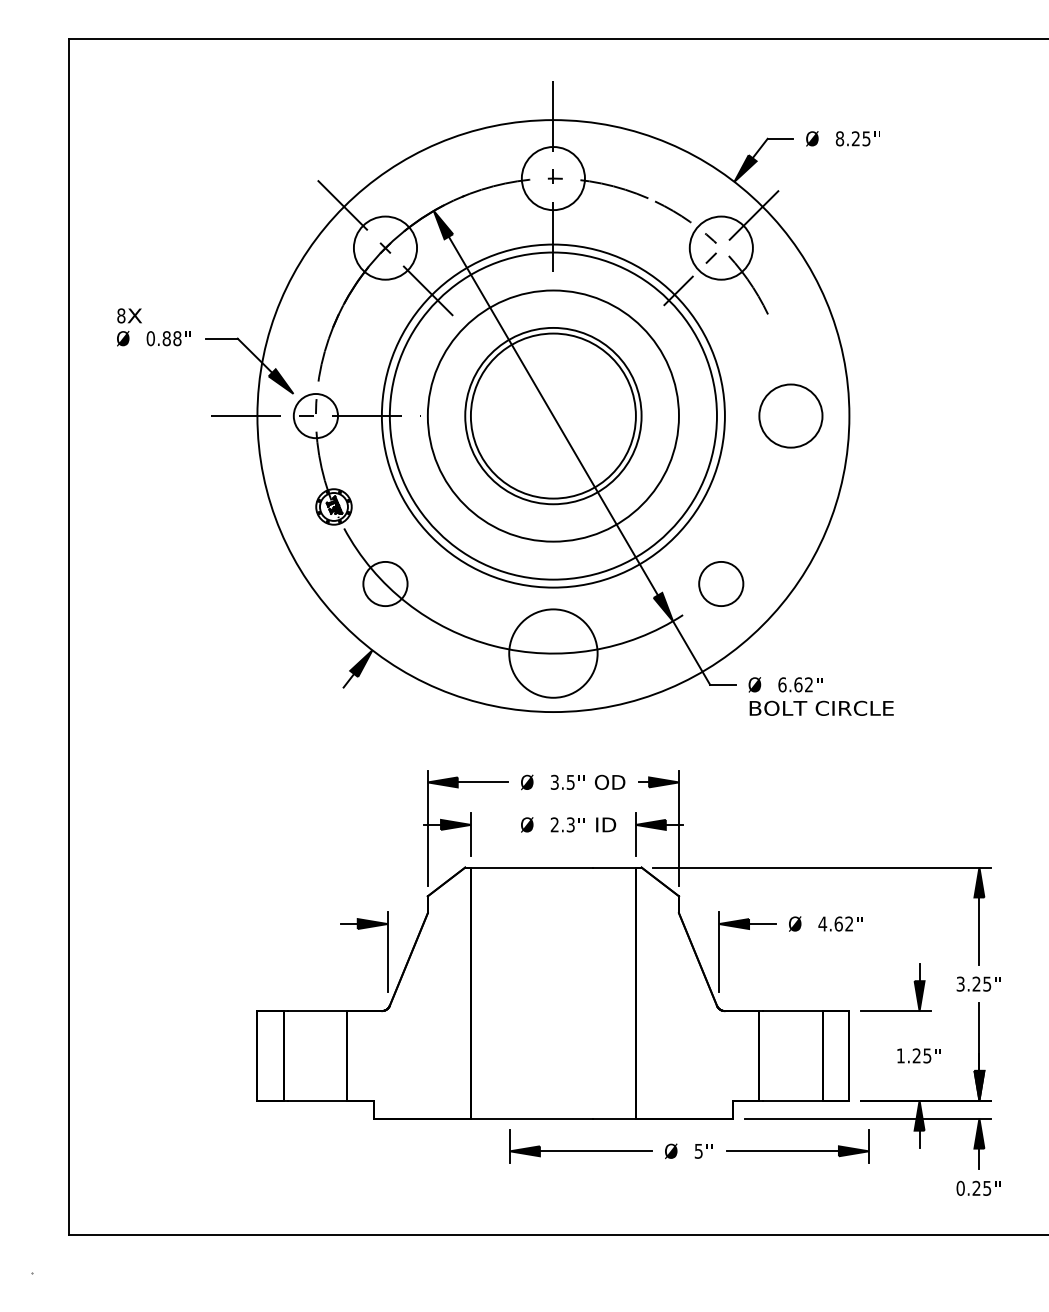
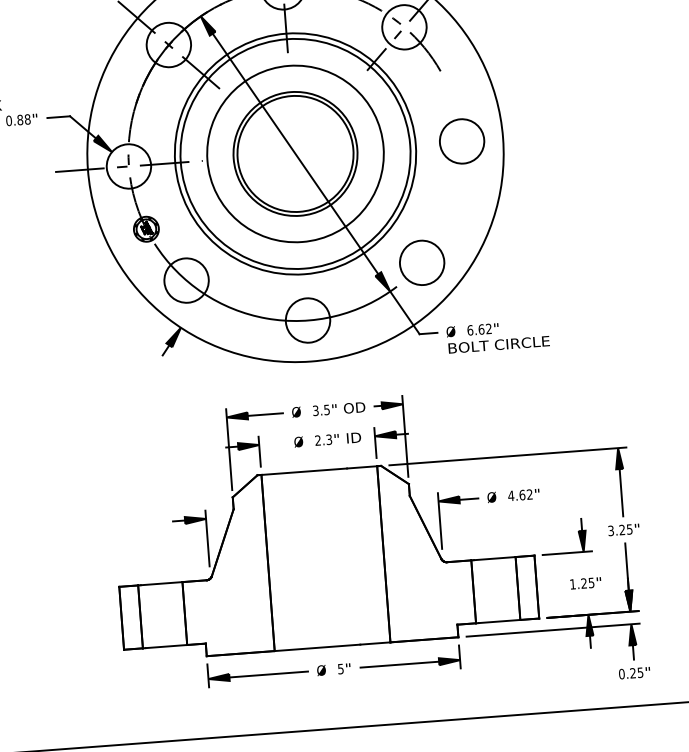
circle: (315, 415) -> (128, 166), size x1.43
circle: (385, 583) -> (186, 280), size x1.43
circle: (720, 583) -> (421, 262), size x1.43
circle: (552, 653) -> (307, 320), size x0.71
part: (689, 1146) -> (334, 666), moved

